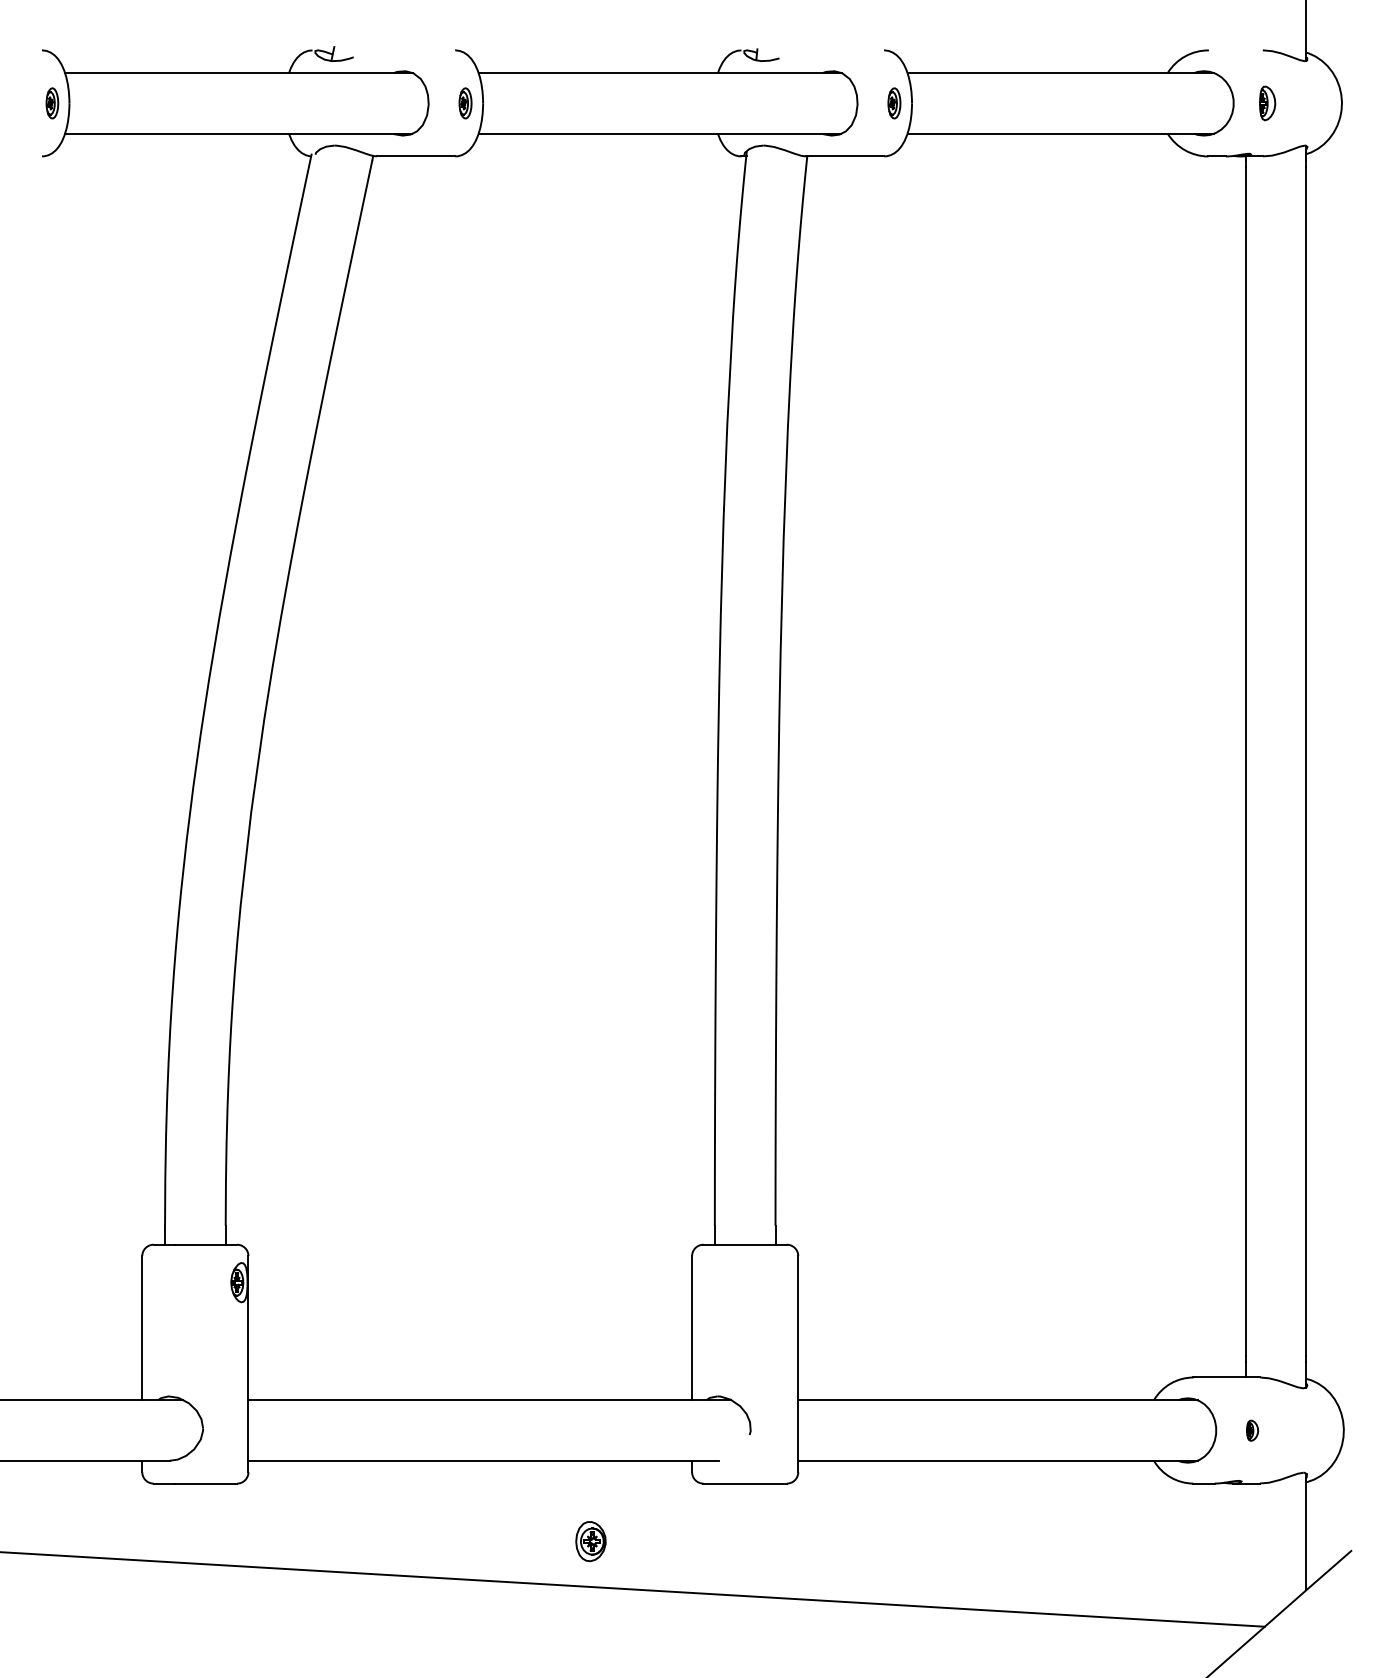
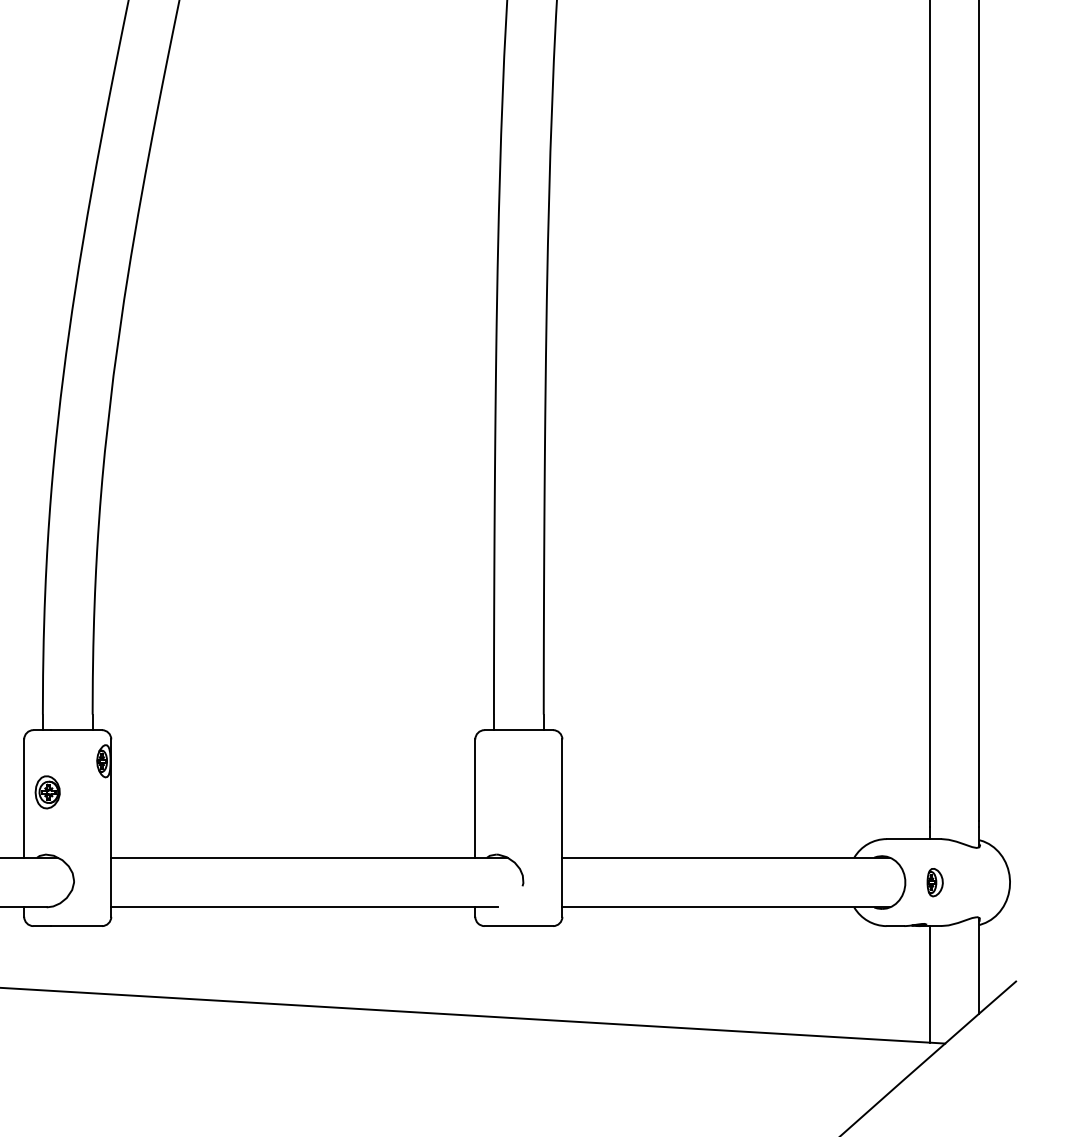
part: (1252, 1430) -> (935, 882), size x1.67
part: (590, 1541) -> (47, 792), moved
line: (1245, 1554) -> (929, 984), added

